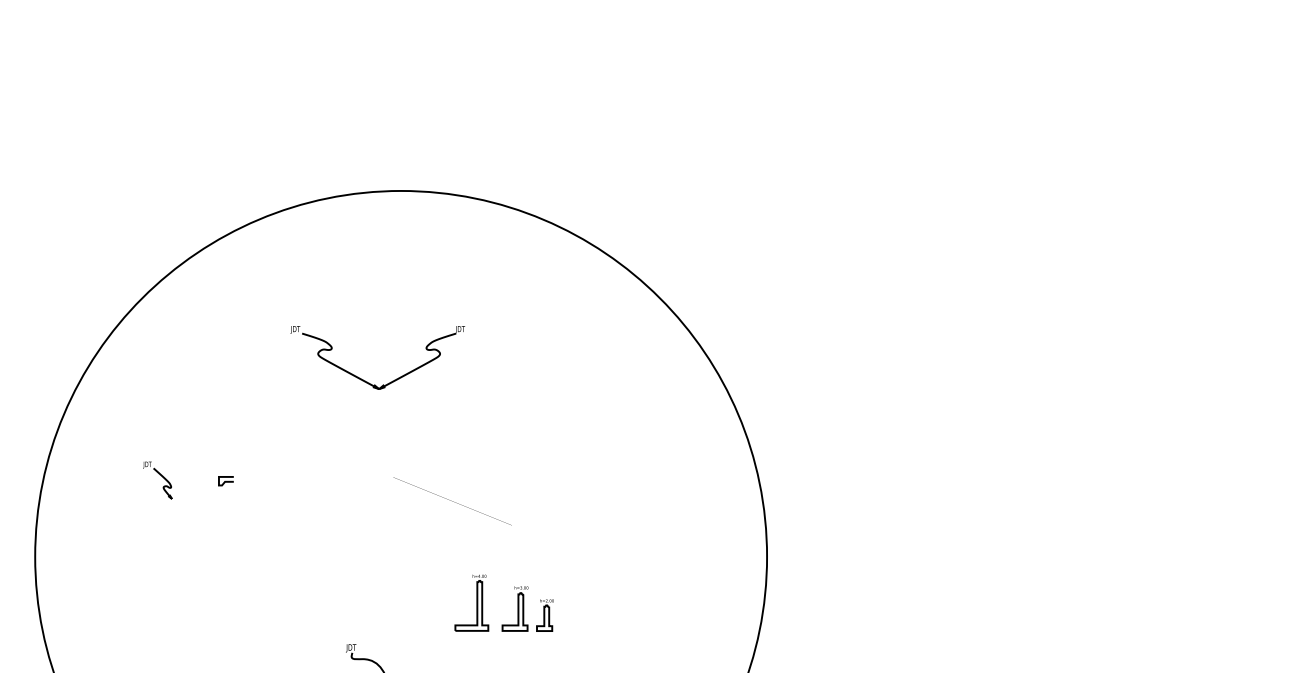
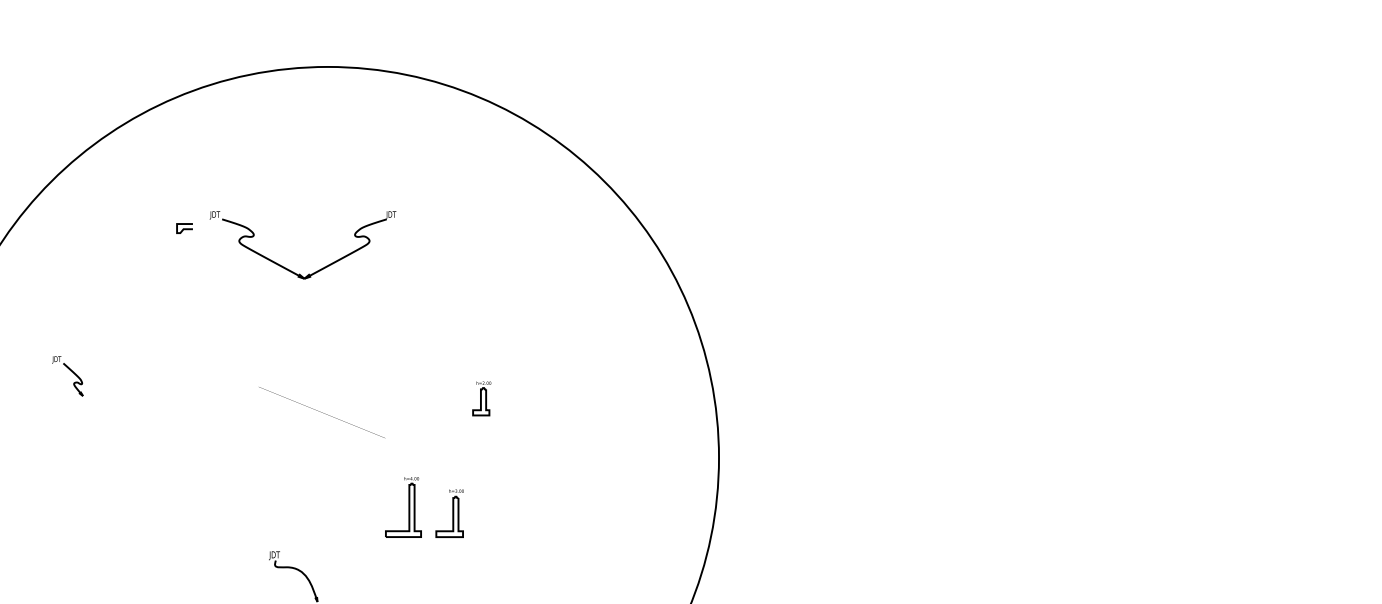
curve: (225, 481) -> (184, 228), moved
line: (452, 501) -> (321, 412), moved
part: (544, 615) -> (481, 398), moved

